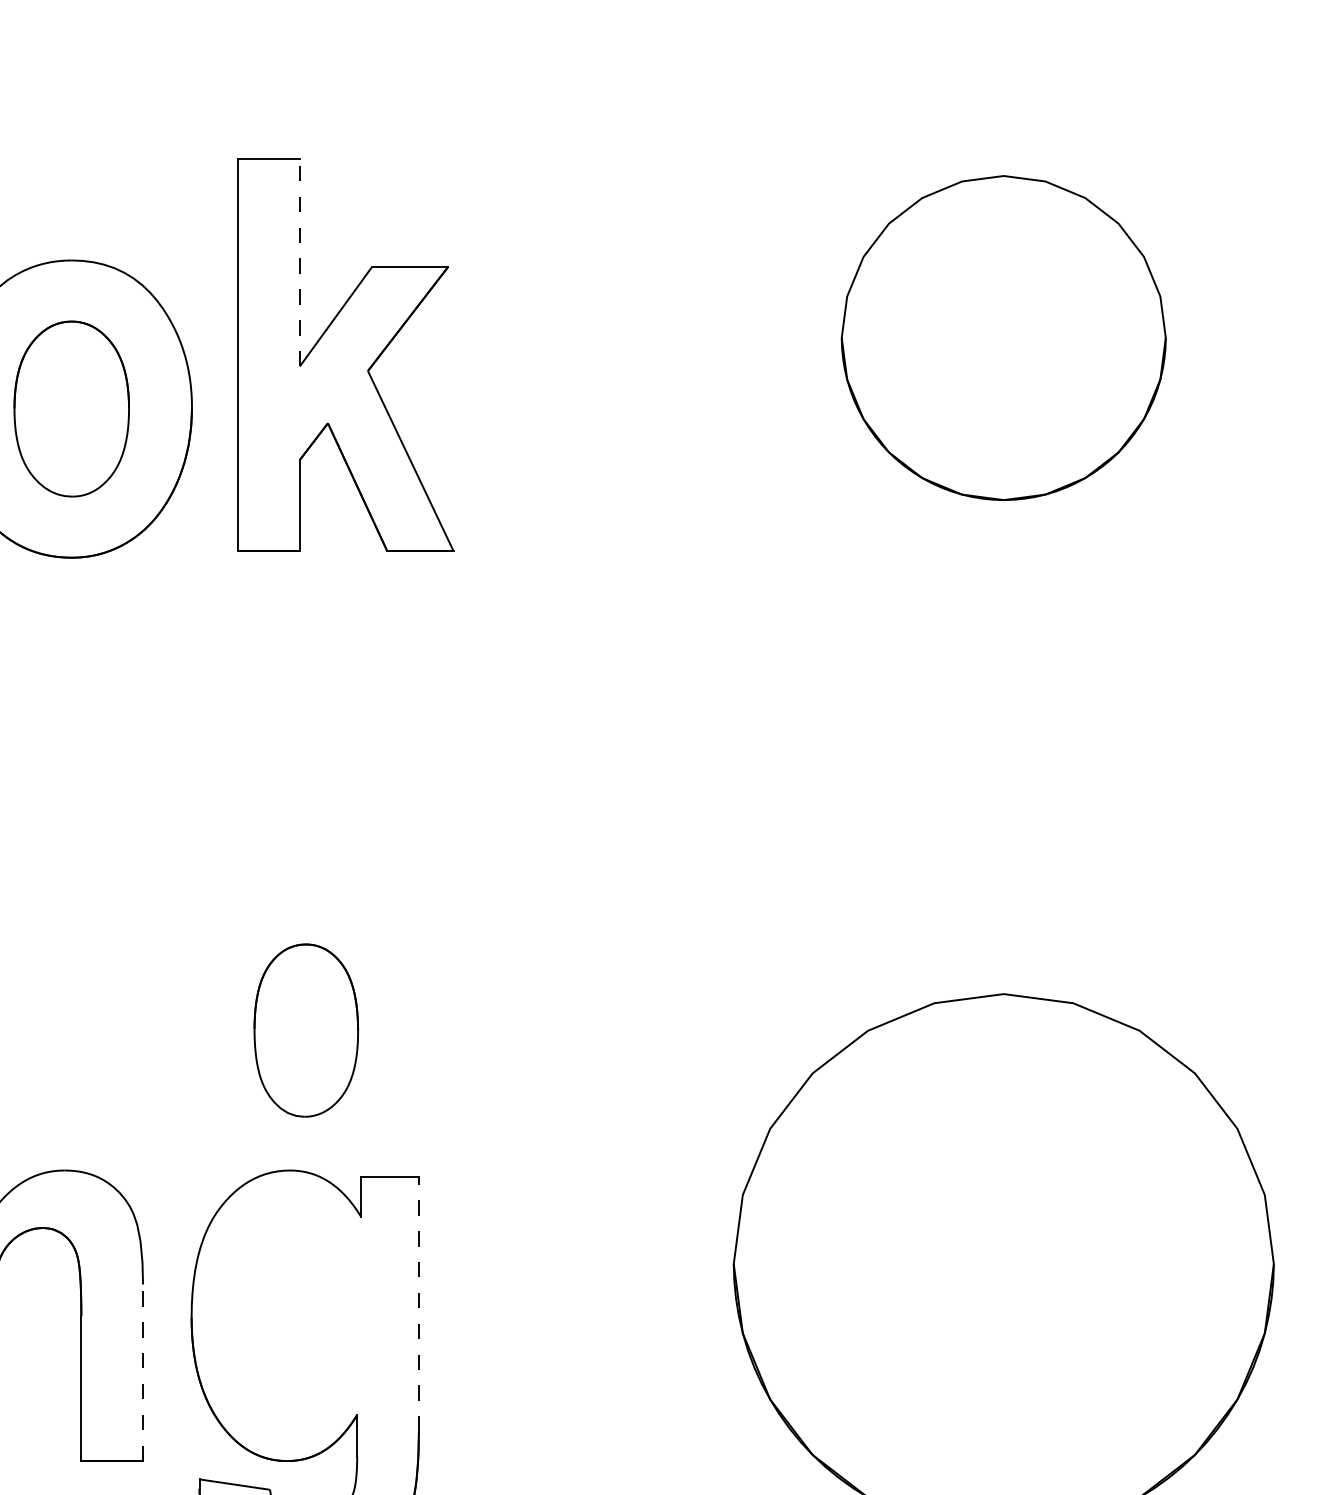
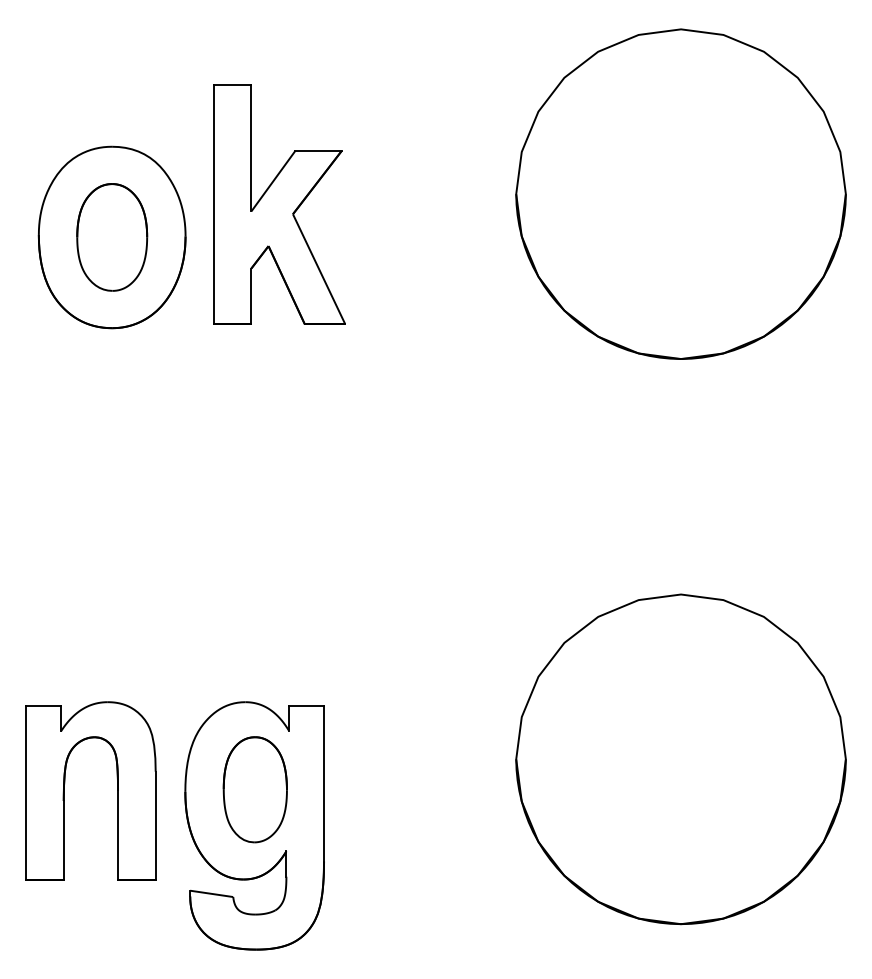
line: (299, 261) -> (251, 147), dashed -> solid
part: (1002, 337) -> (680, 193), size x1.67
part: (304, 1030) -> (254, 789), moved
line: (419, 1303) -> (324, 783), dashed -> solid
line: (142, 1372) -> (155, 825), dashed -> solid

